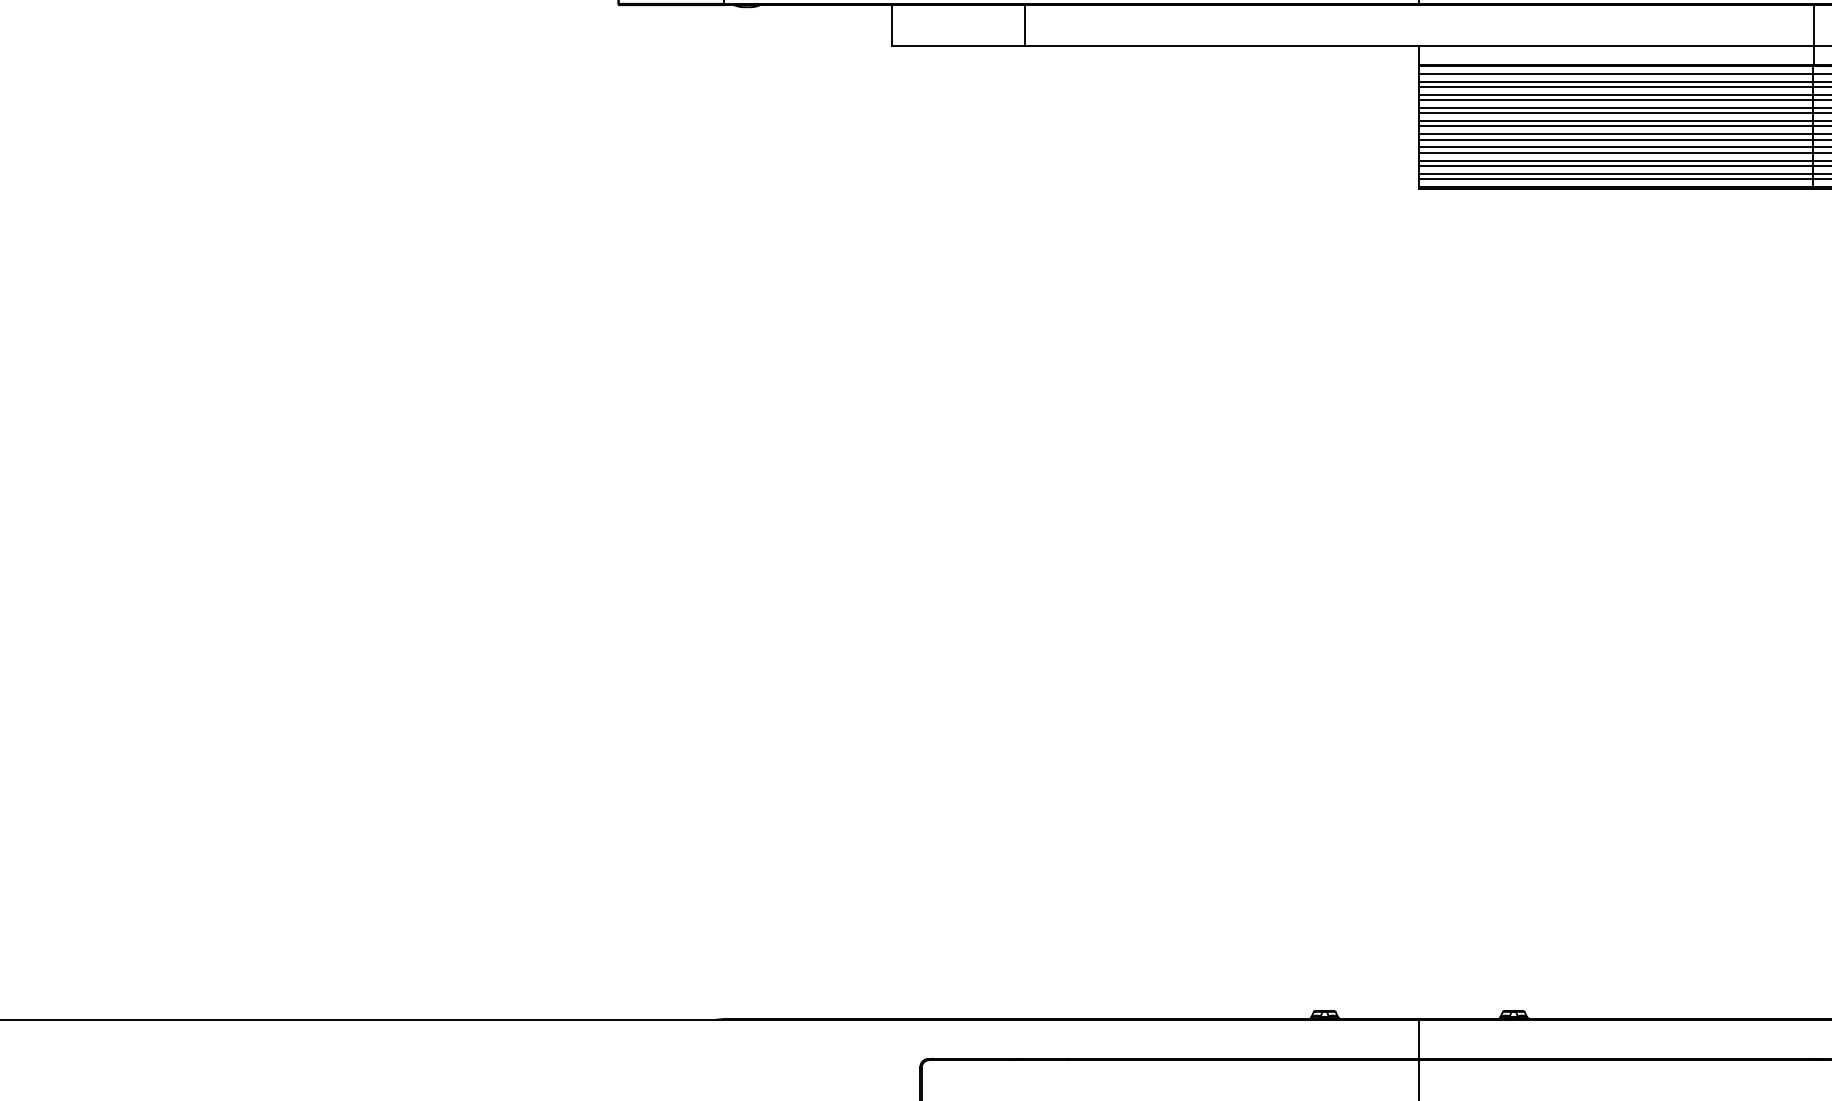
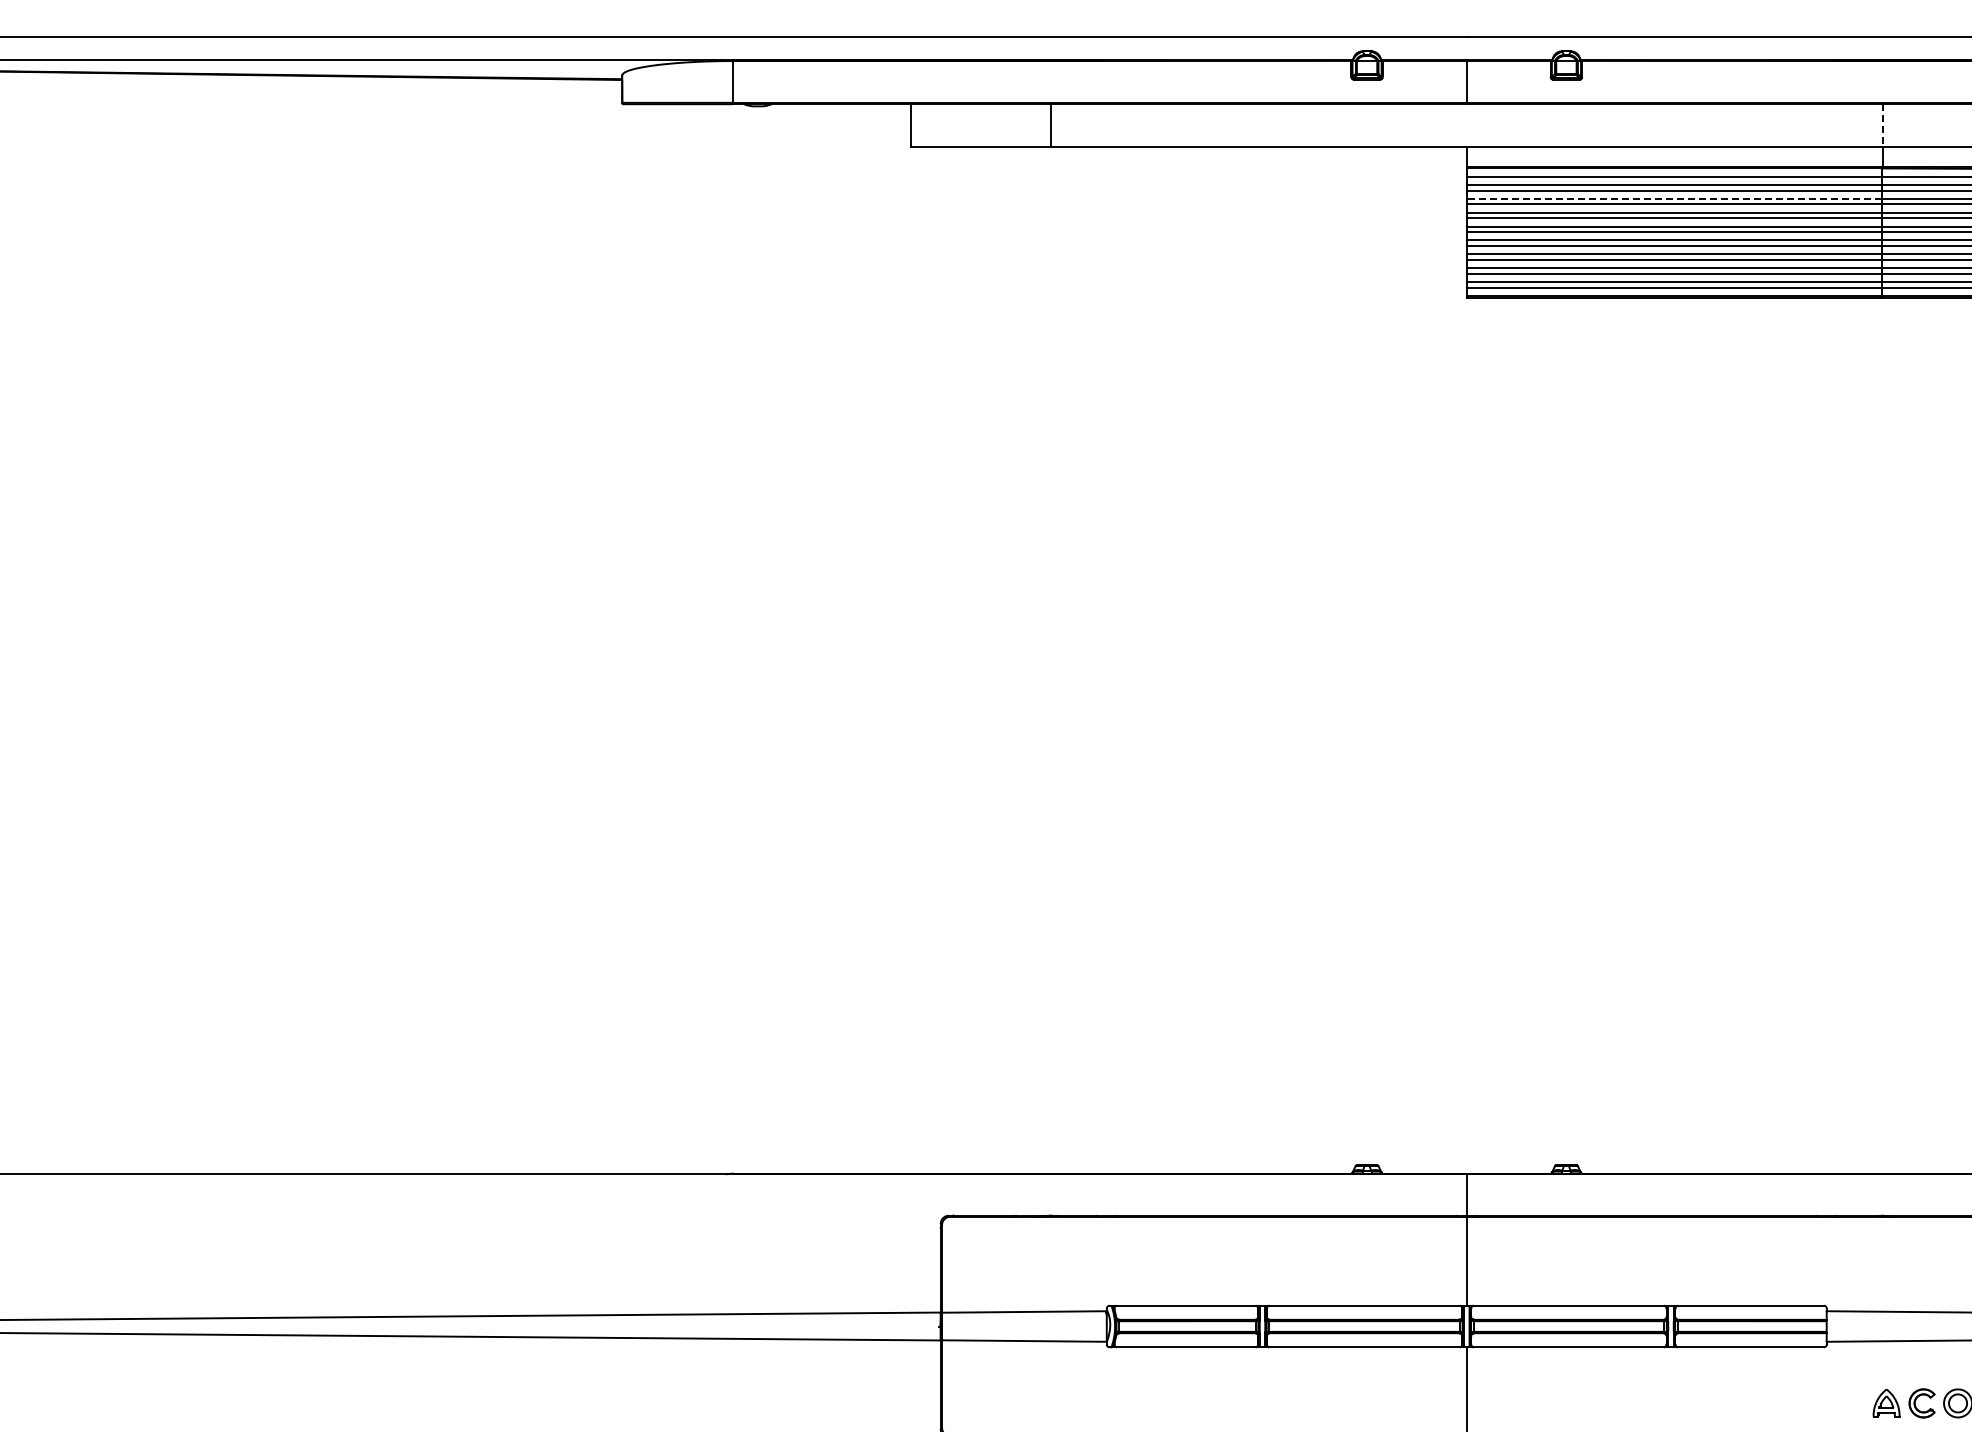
line: (1813, 25) -> (1882, 125), solid -> dashed
line: (1616, 94) -> (1674, 198), solid -> dashed

